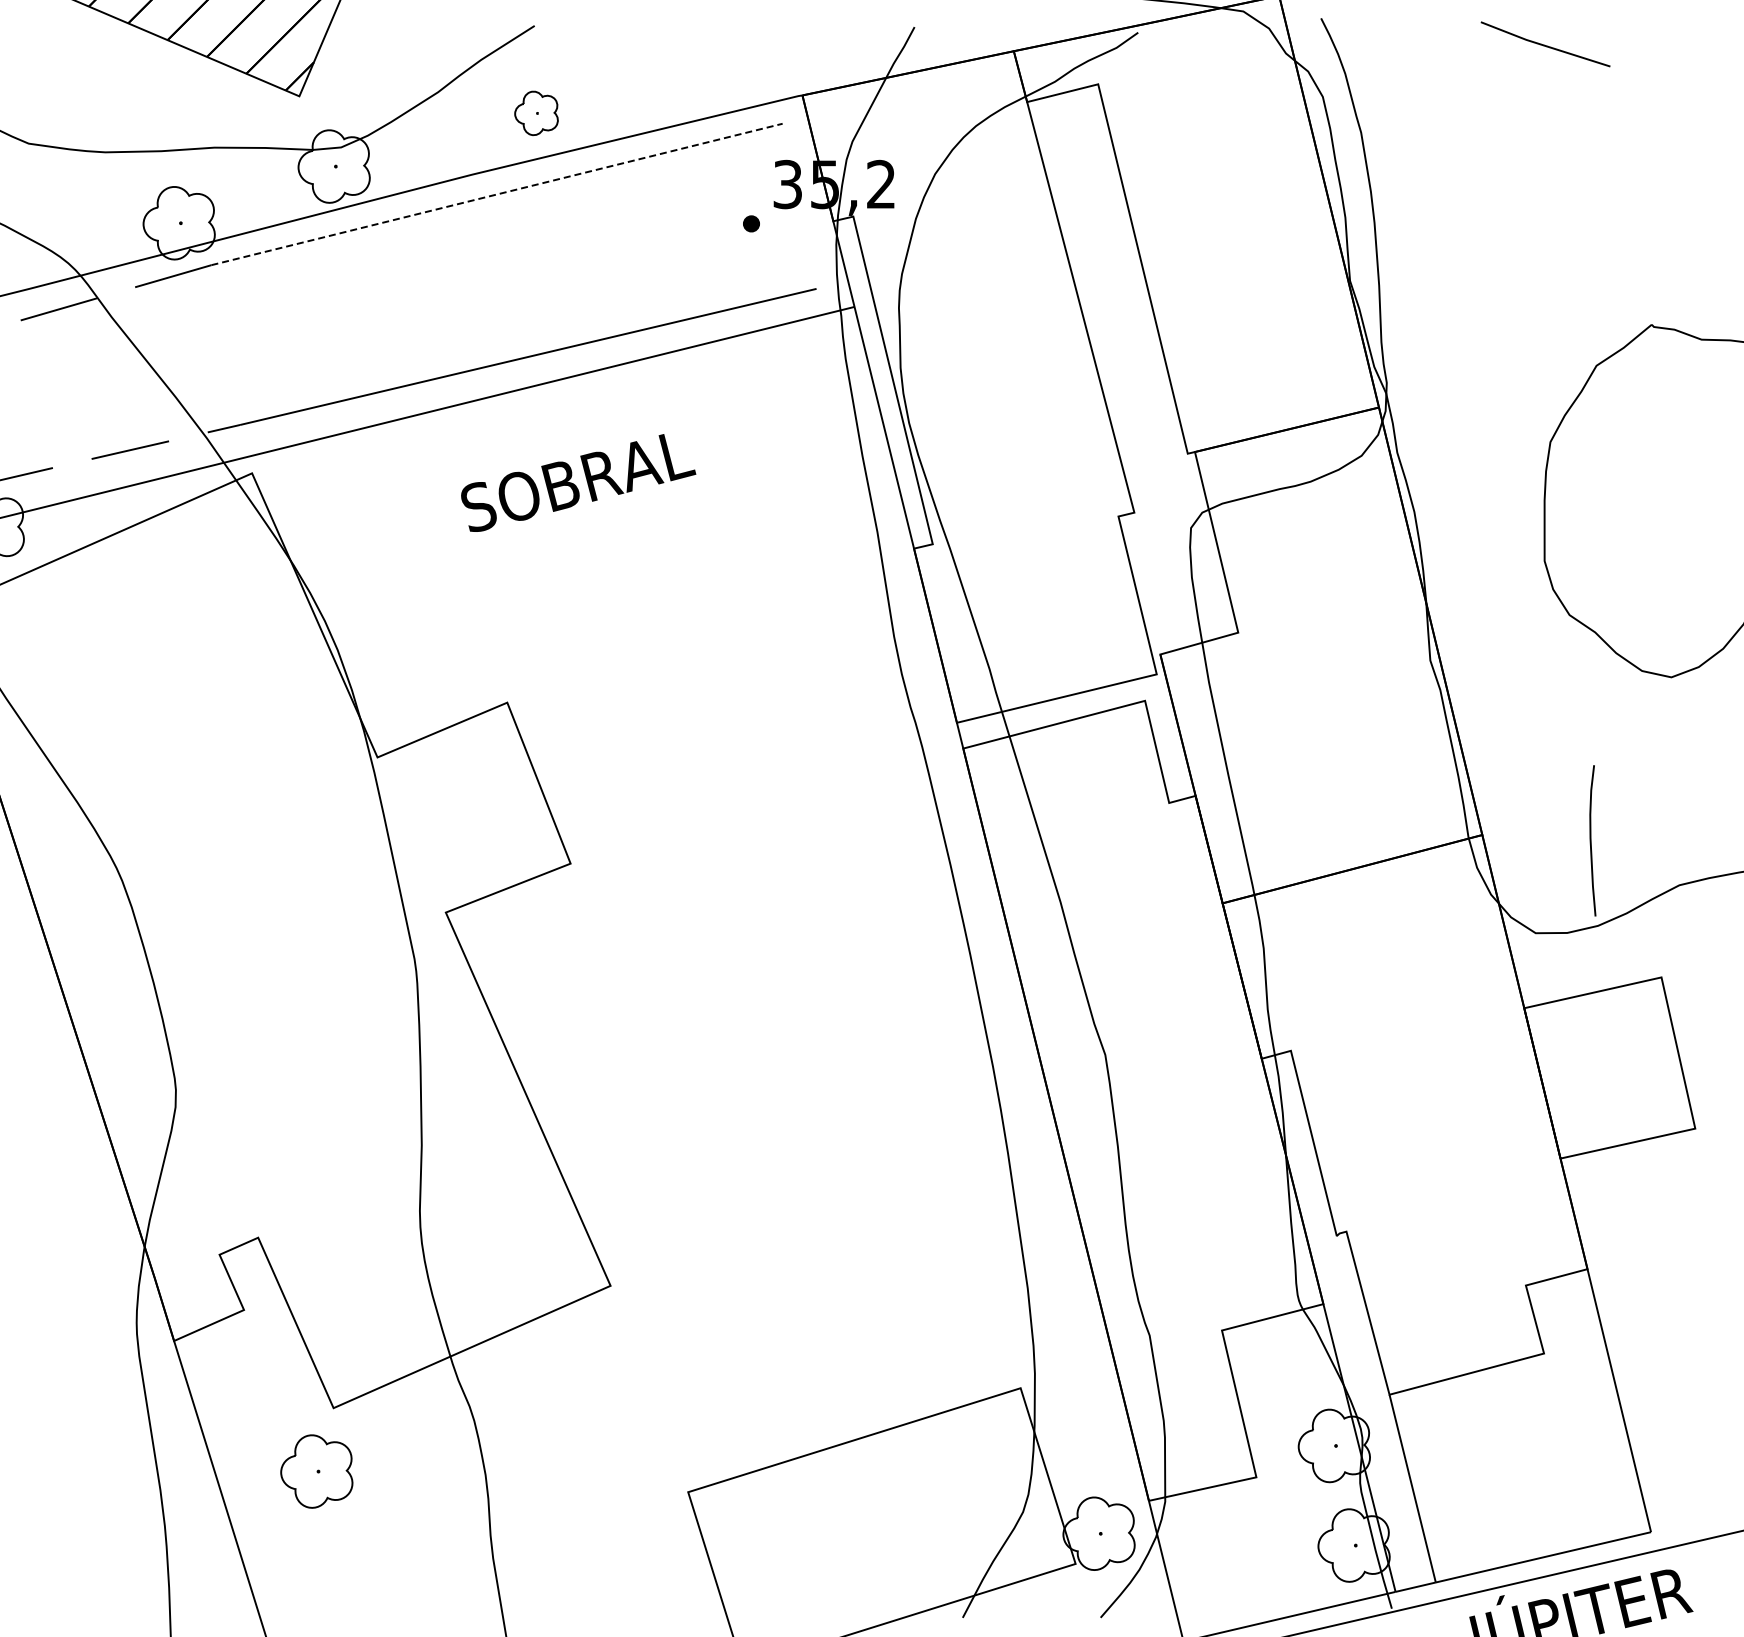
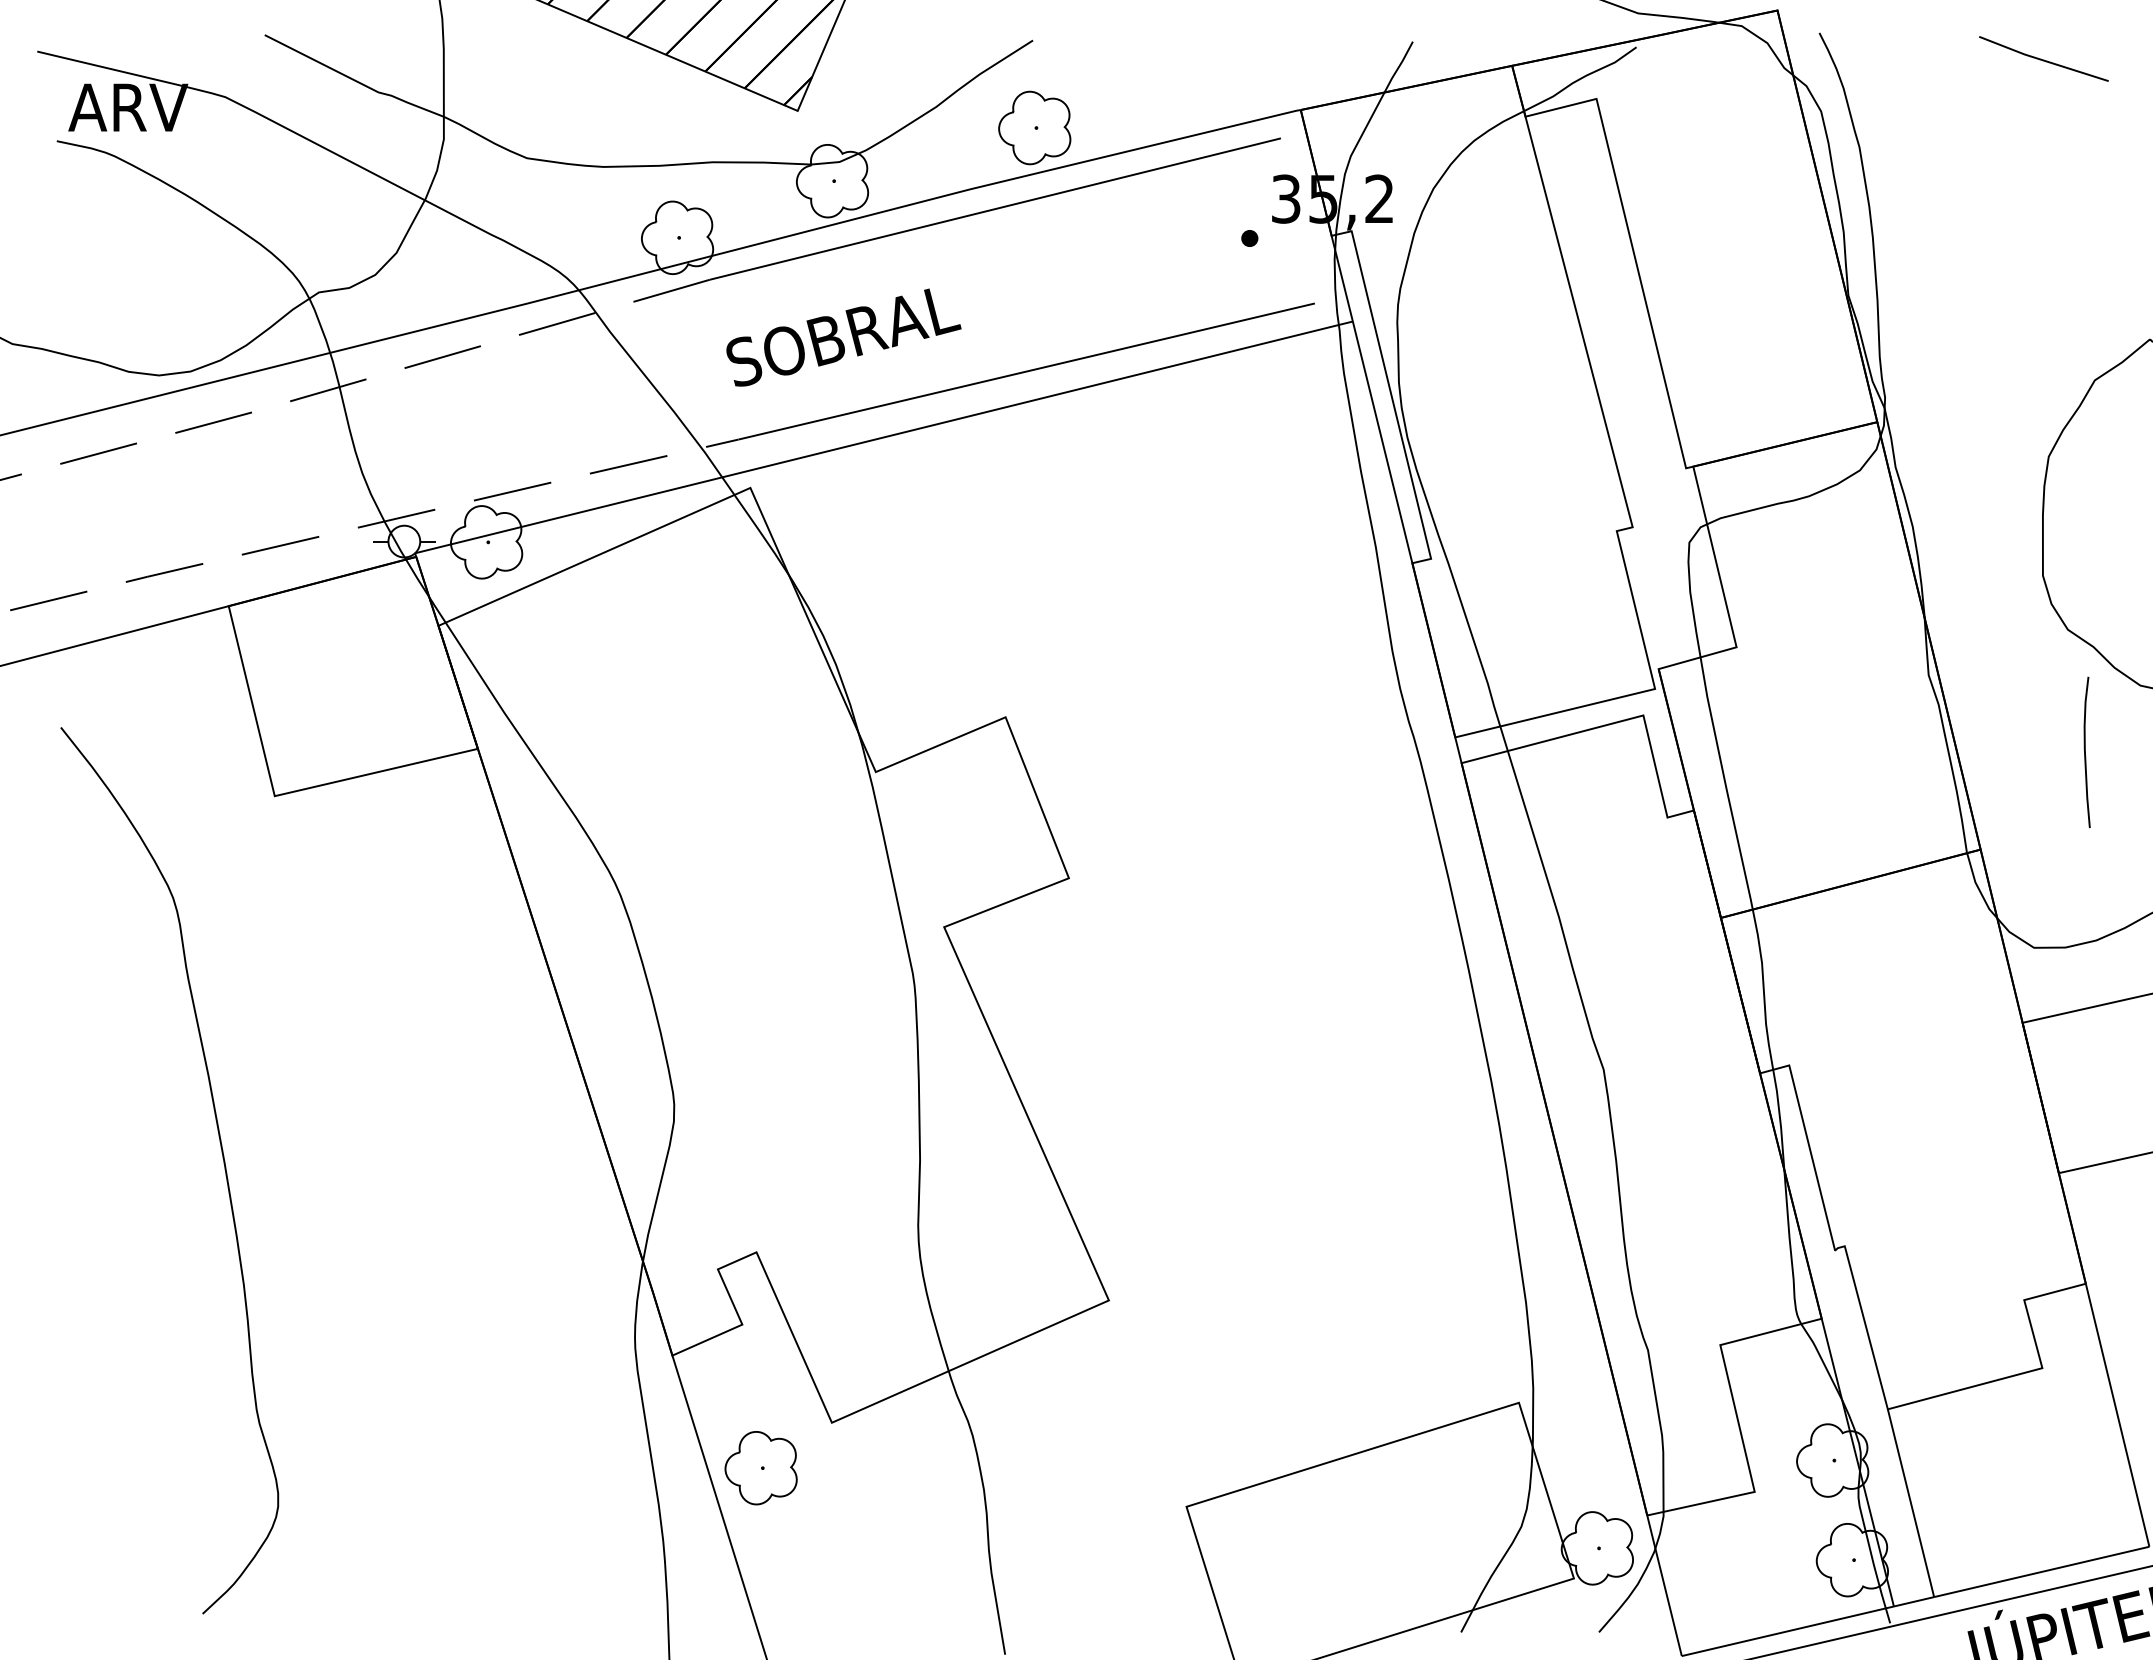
part: (536, 112) -> (1034, 127), size x1.67
line: (497, 193) -> (995, 208), dashed -> solid
text: (578, 482) -> (843, 337), moved
curve: (1591, 840) -> (2085, 752), moved
part: (316, 1471) -> (760, 1468), moved

